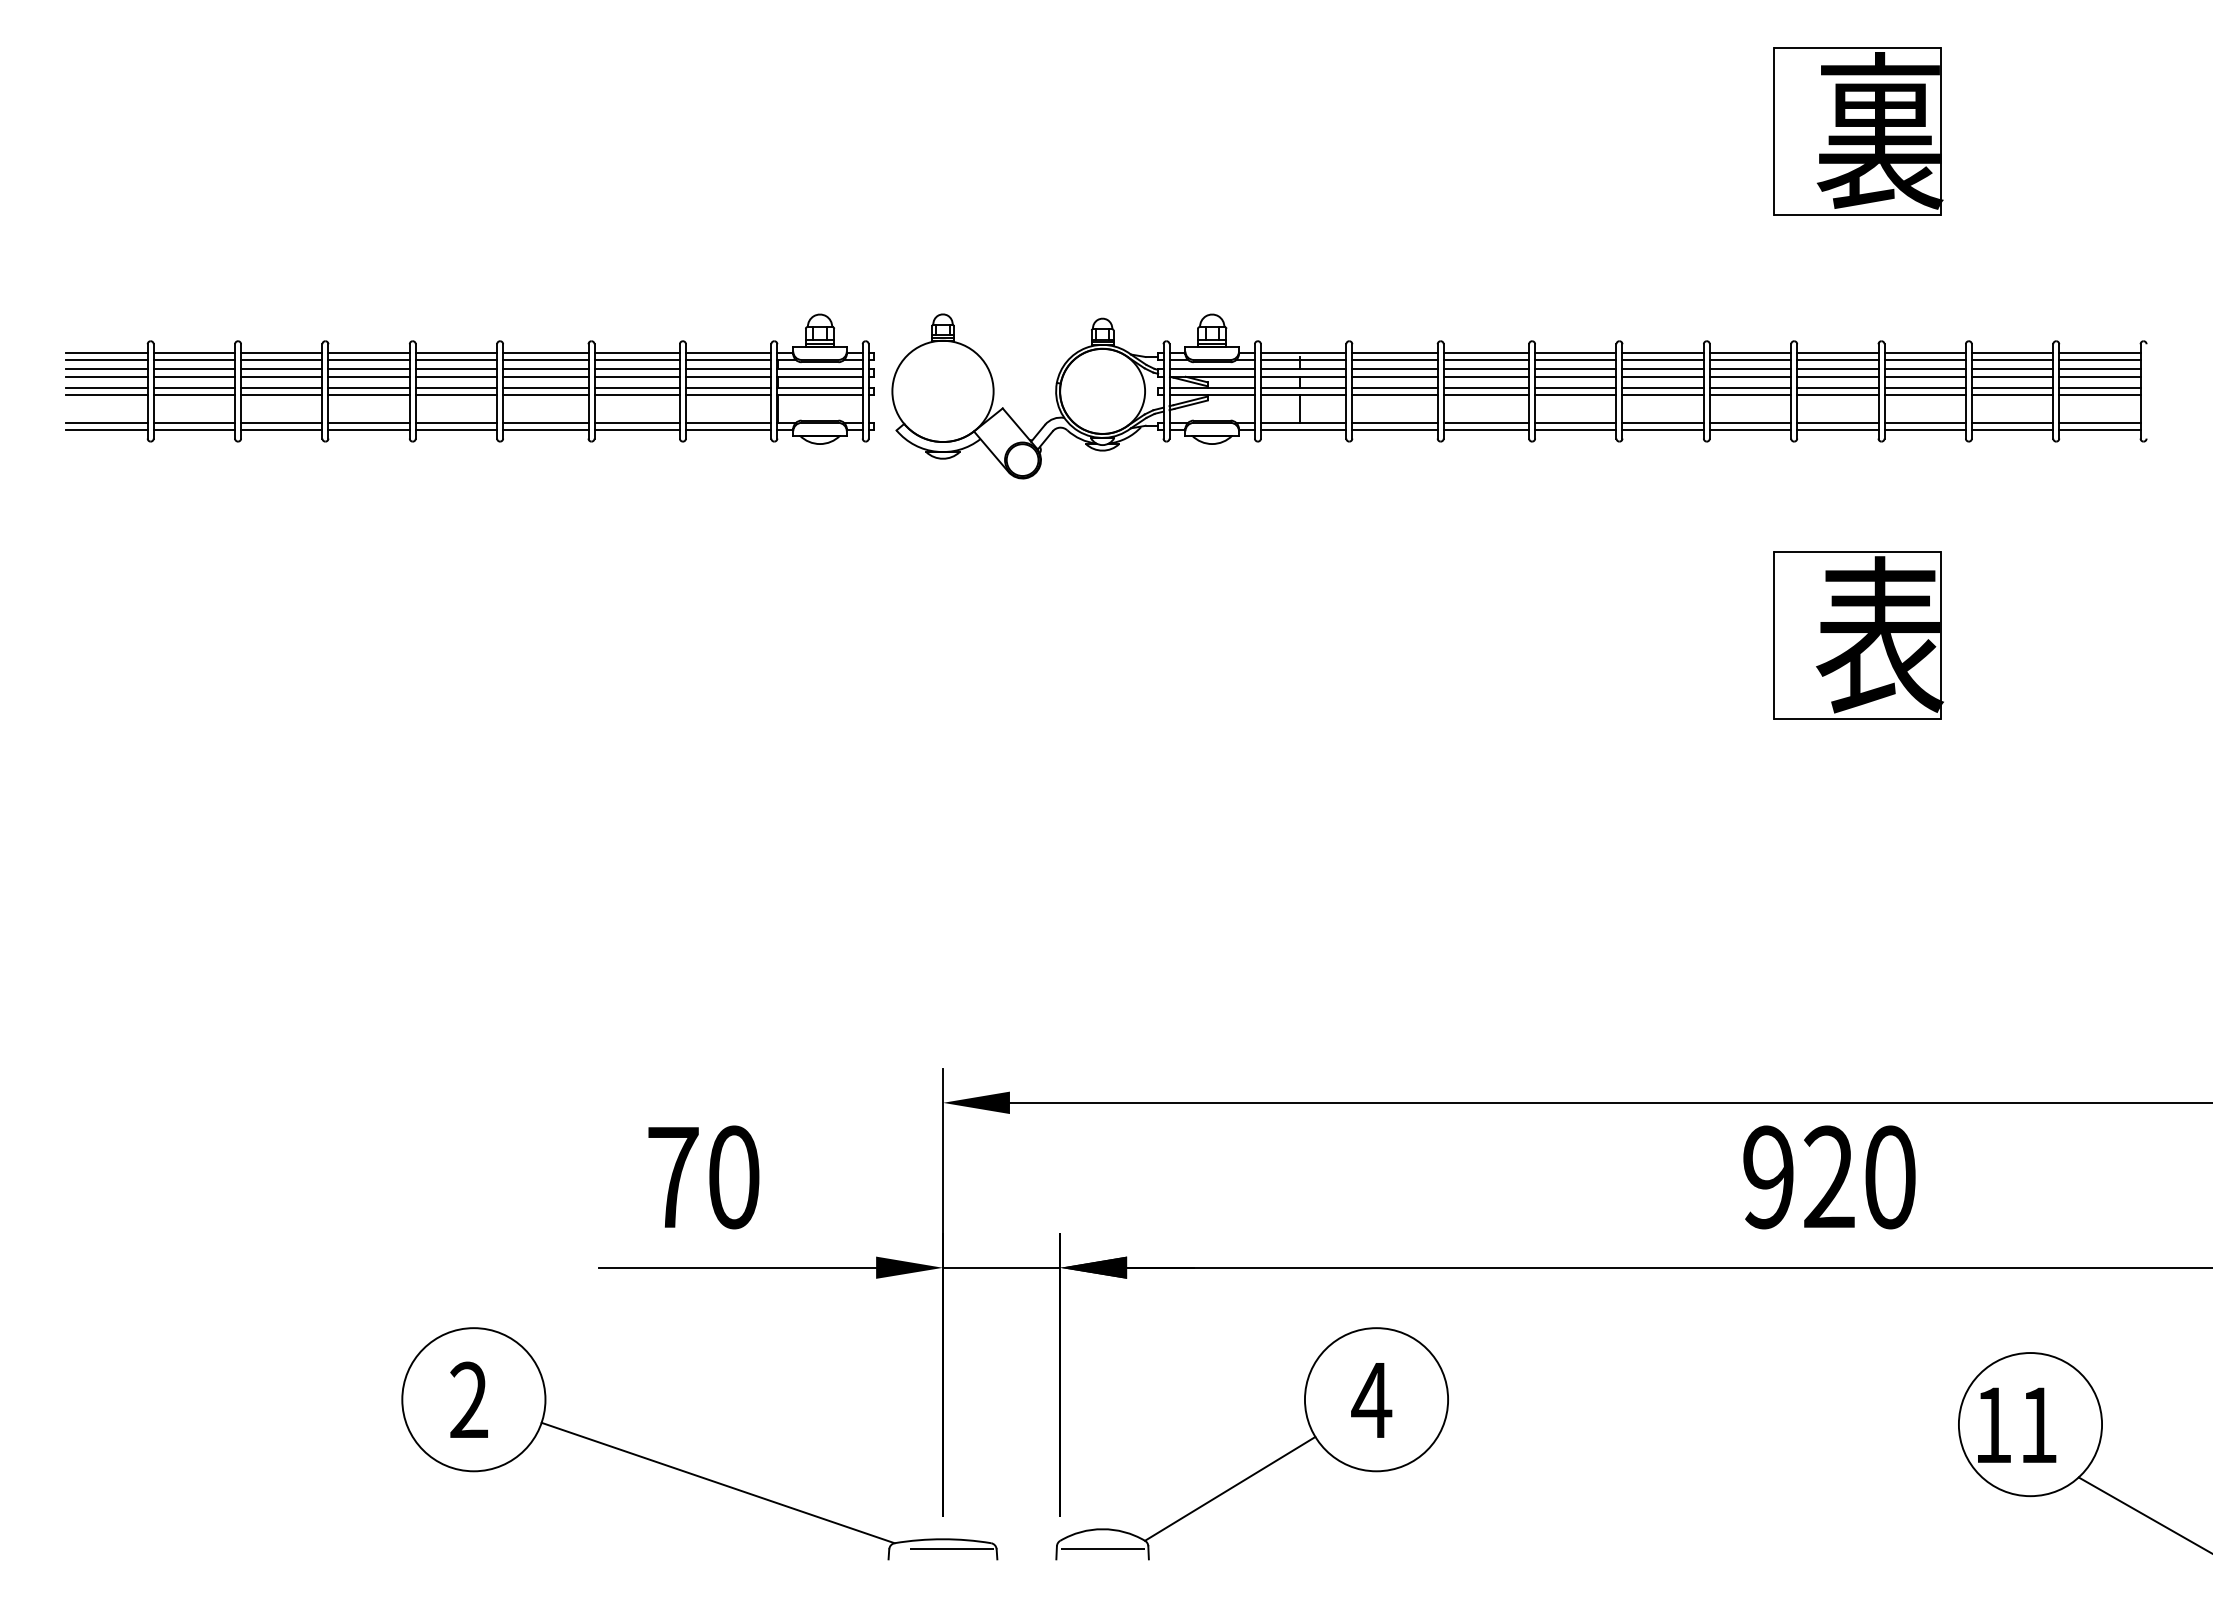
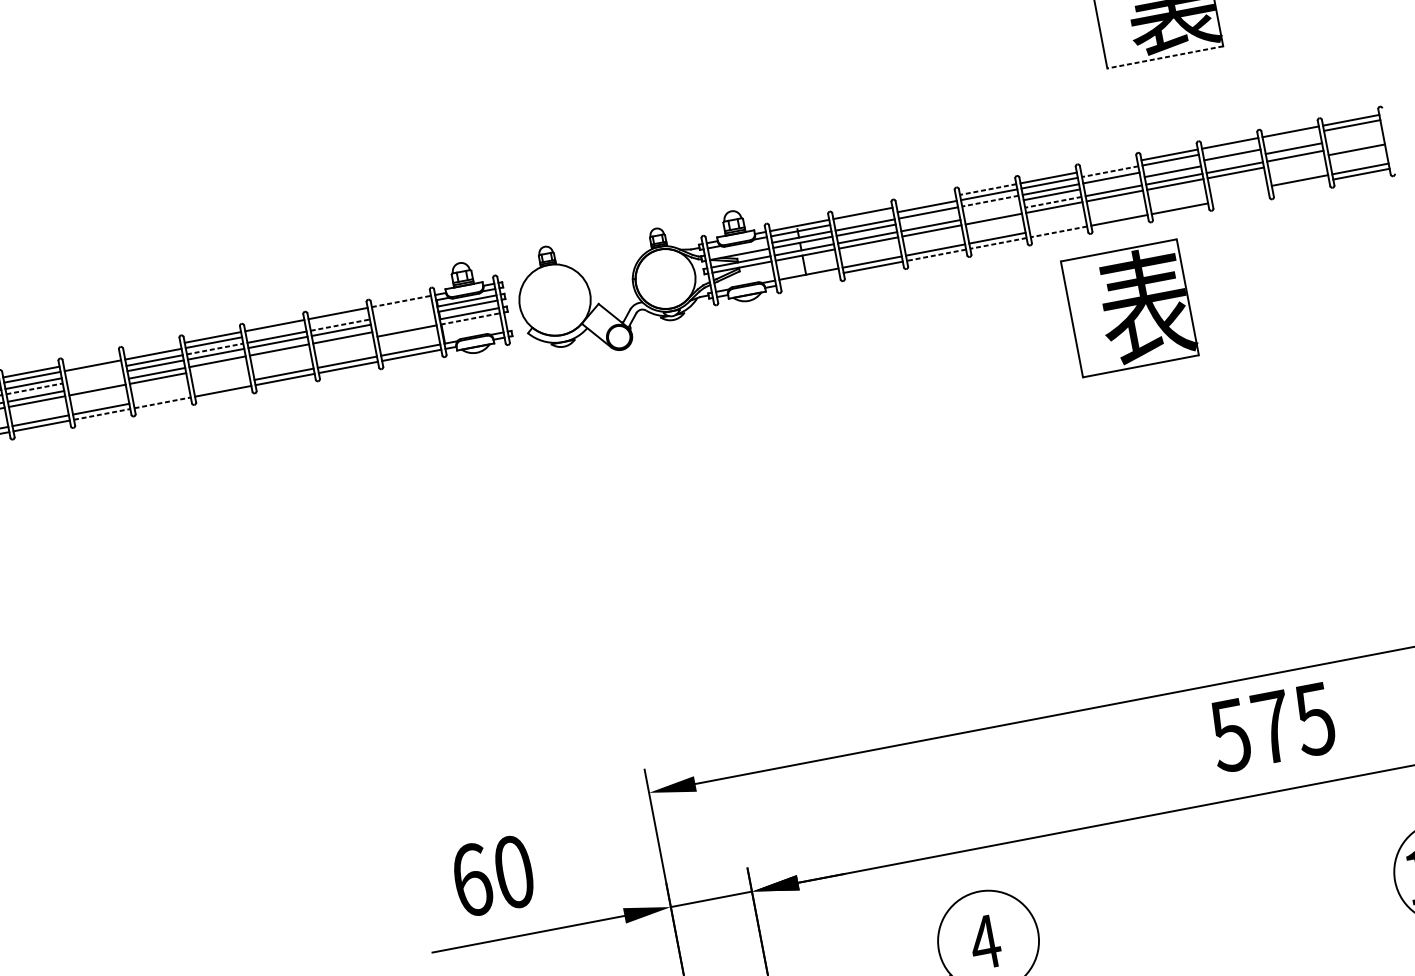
line: (1857, 215) -> (1165, 57), solid -> dashed
line: (281, 352) -> (91, 360), removed
line: (368, 352) -> (152, 349), removed
line: (728, 352) -> (401, 301), solid -> dashed
line: (1486, 352) -> (926, 201), removed
line: (1575, 352) -> (987, 189), solid -> dashed
line: (1750, 352) -> (1109, 166), removed
line: (545, 360) -> (275, 331), removed
line: (636, 360) -> (338, 319), removed
line: (728, 360) -> (402, 307), removed
line: (1394, 360) -> (863, 219), removed
line: (1750, 360) -> (1110, 171), solid -> dashed
line: (1924, 360) -> (1230, 149), removed
line: (2012, 360) -> (1291, 137), removed
line: (281, 369) -> (93, 372), removed
line: (456, 369) -> (215, 349), solid -> dashed
line: (637, 369) -> (340, 325), solid -> dashed
line: (728, 369) -> (403, 313), removed
line: (1211, 369) -> (738, 249), removed
line: (1575, 369) -> (990, 201), solid -> dashed
line: (1837, 369) -> (1171, 166), removed
line: (2012, 369) -> (1292, 143), removed
line: (2099, 369) -> (1353, 132), removed
line: (194, 376) -> (34, 388), solid -> dashed
line: (281, 376) -> (94, 377), removed
line: (728, 376) -> (404, 318), removed
line: (1486, 376) -> (929, 217), removed
line: (1575, 376) -> (991, 206), removed
line: (1750, 376) -> (1112, 183), removed
line: (1924, 376) -> (1232, 160), removed
line: (2099, 376) -> (1354, 136), removed
line: (281, 387) -> (96, 384), removed
line: (728, 387) -> (405, 325), removed
line: (1575, 387) -> (992, 213), removed
line: (1663, 387) -> (1053, 202), solid -> dashed
line: (2099, 387) -> (1355, 144), removed
line: (456, 395) -> (218, 367), removed
line: (545, 395) -> (280, 355), removed
line: (636, 395) -> (343, 343), removed
line: (820, 395) -> (470, 319), solid -> dashed
line: (2012, 395) -> (1296, 161), removed
line: (368, 422) -> (161, 397), removed
line: (456, 422) -> (222, 385), removed
line: (1662, 422) -> (1057, 226), removed
line: (1750, 422) -> (1118, 214), removed
line: (1837, 422) -> (1178, 203), removed
line: (1924, 422) -> (1238, 191), removed
line: (281, 430) -> (102, 414), solid -> dashed
line: (369, 430) -> (162, 402), solid -> dashed
line: (1303, 430) -> (809, 279), removed
line: (1486, 430) -> (936, 255), solid -> dashed
line: (1575, 430) -> (998, 243), solid -> dashed
line: (1663, 430) -> (1059, 231), solid -> dashed
line: (1924, 430) -> (1240, 197), removed
line: (2012, 430) -> (1300, 185), removed
part: (1858, 635) -> (1130, 308), moved
text: (673, 1177) -> (472, 880), 70 -> 60
text: (1828, 1177) -> (1272, 727), 920 -> 575

